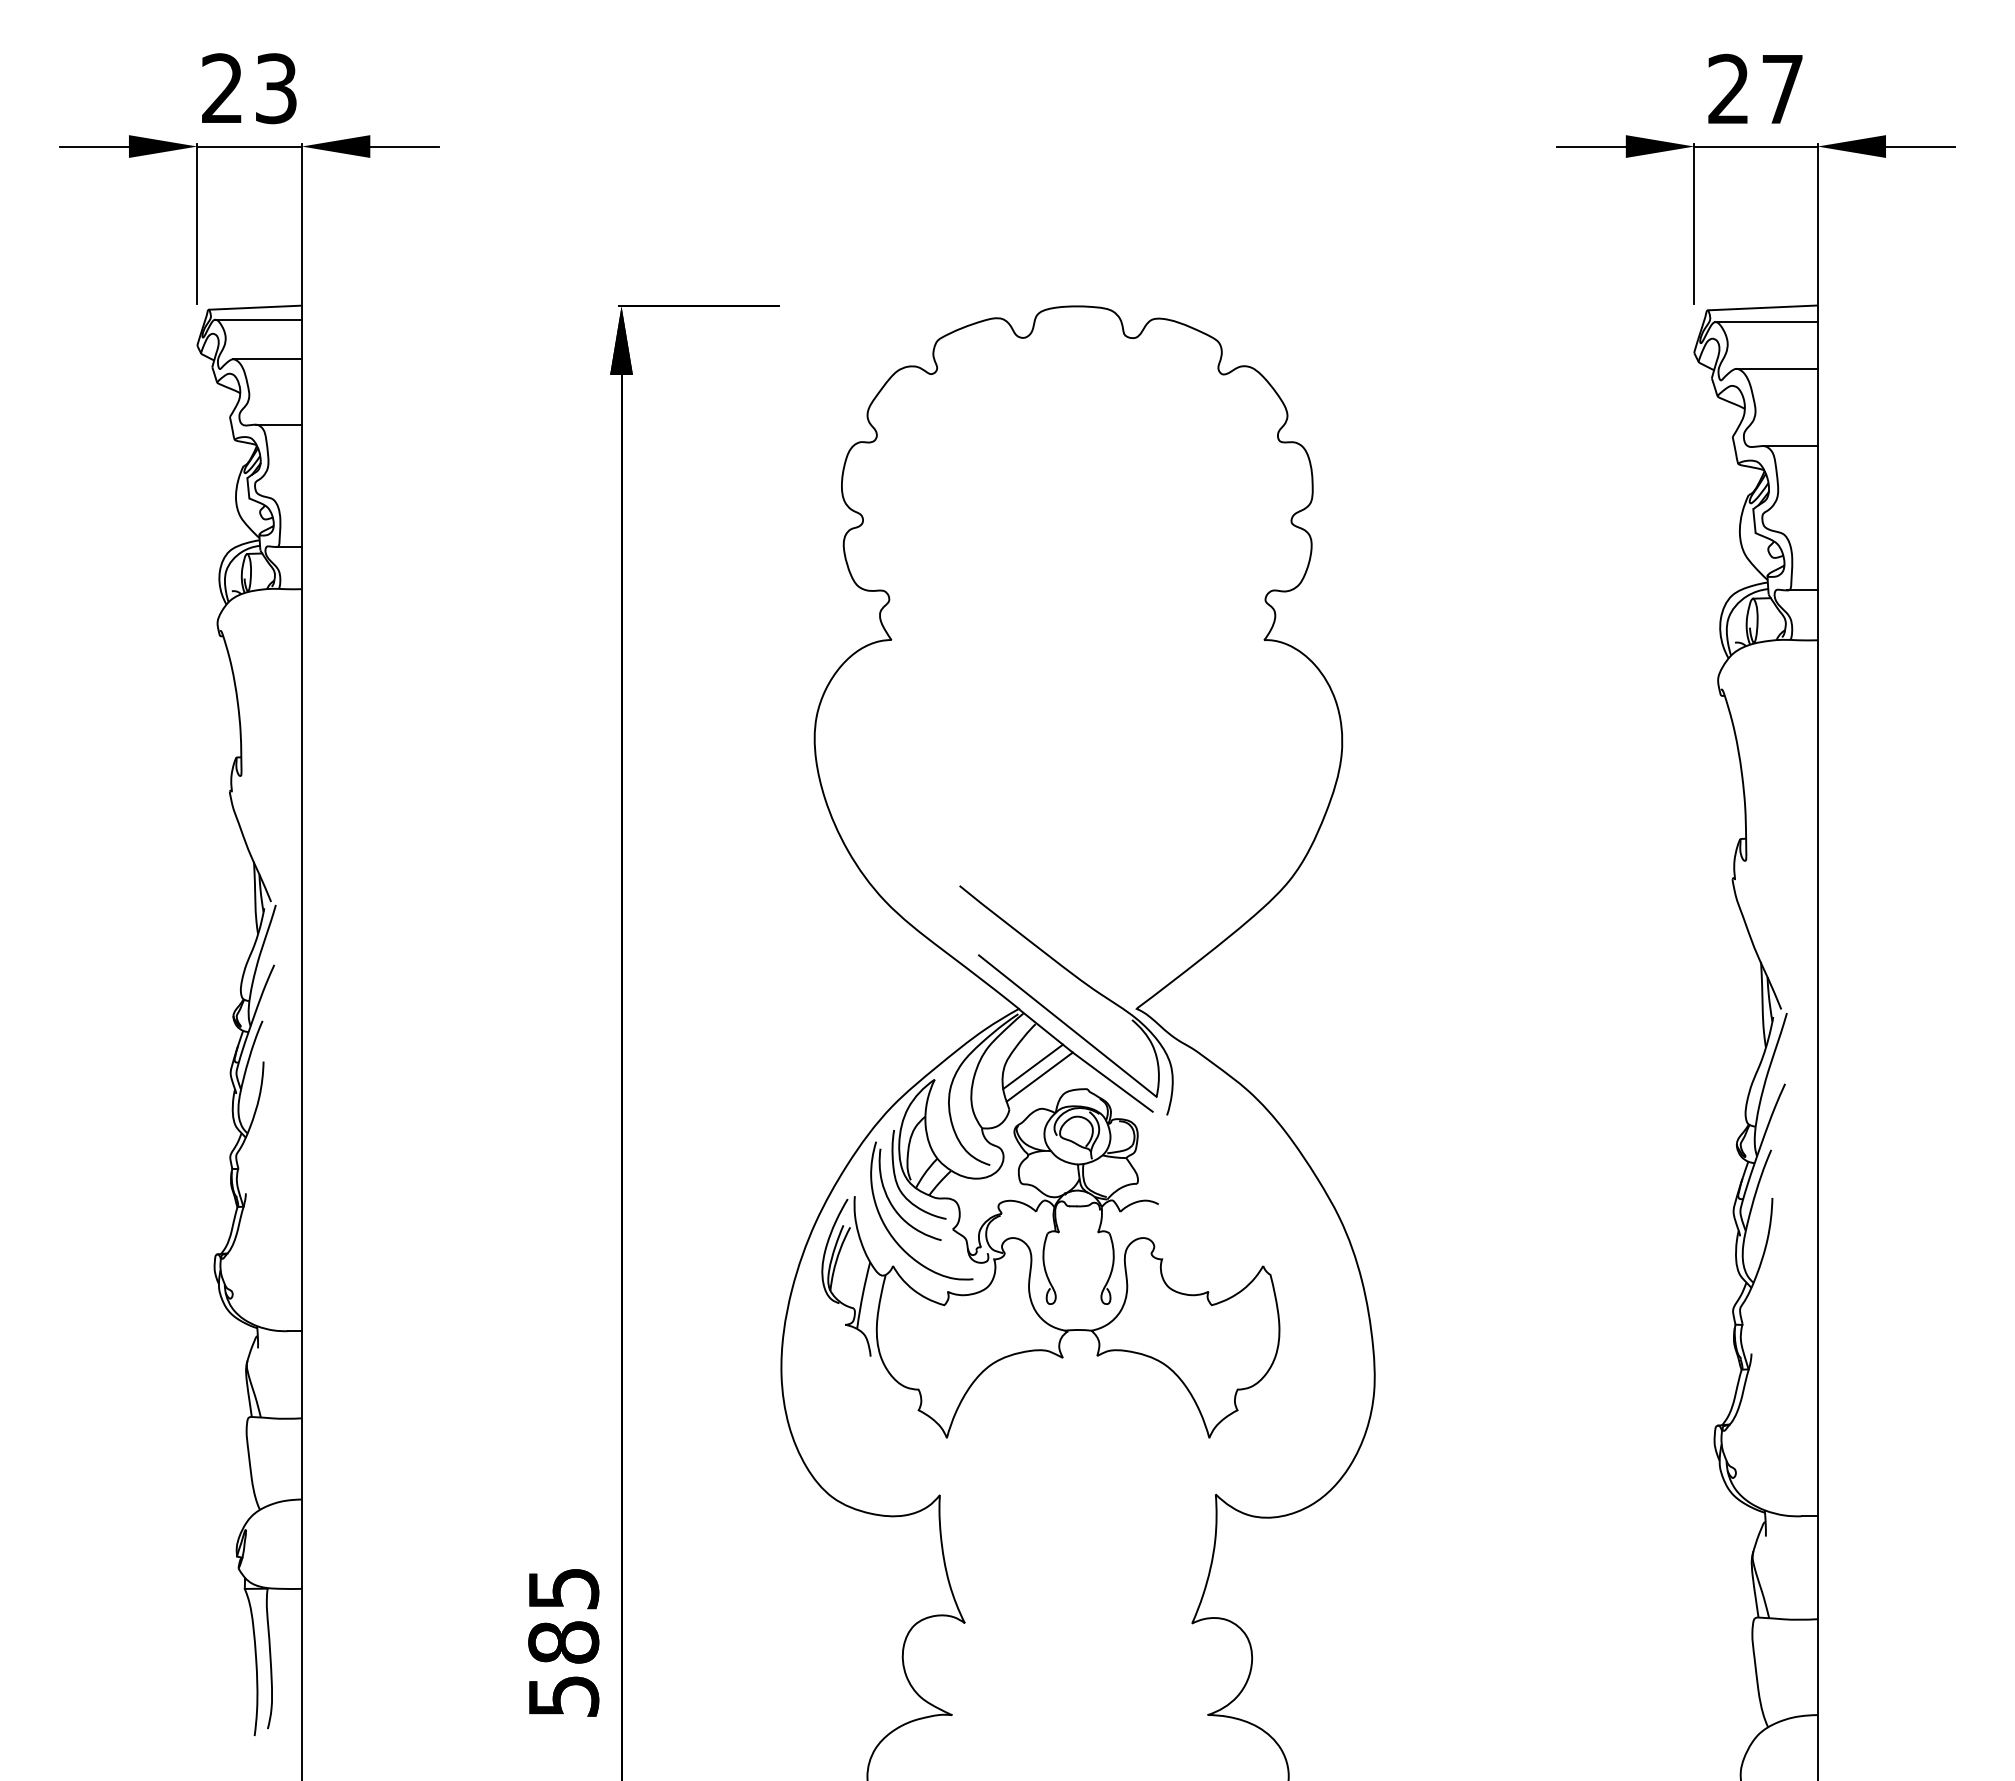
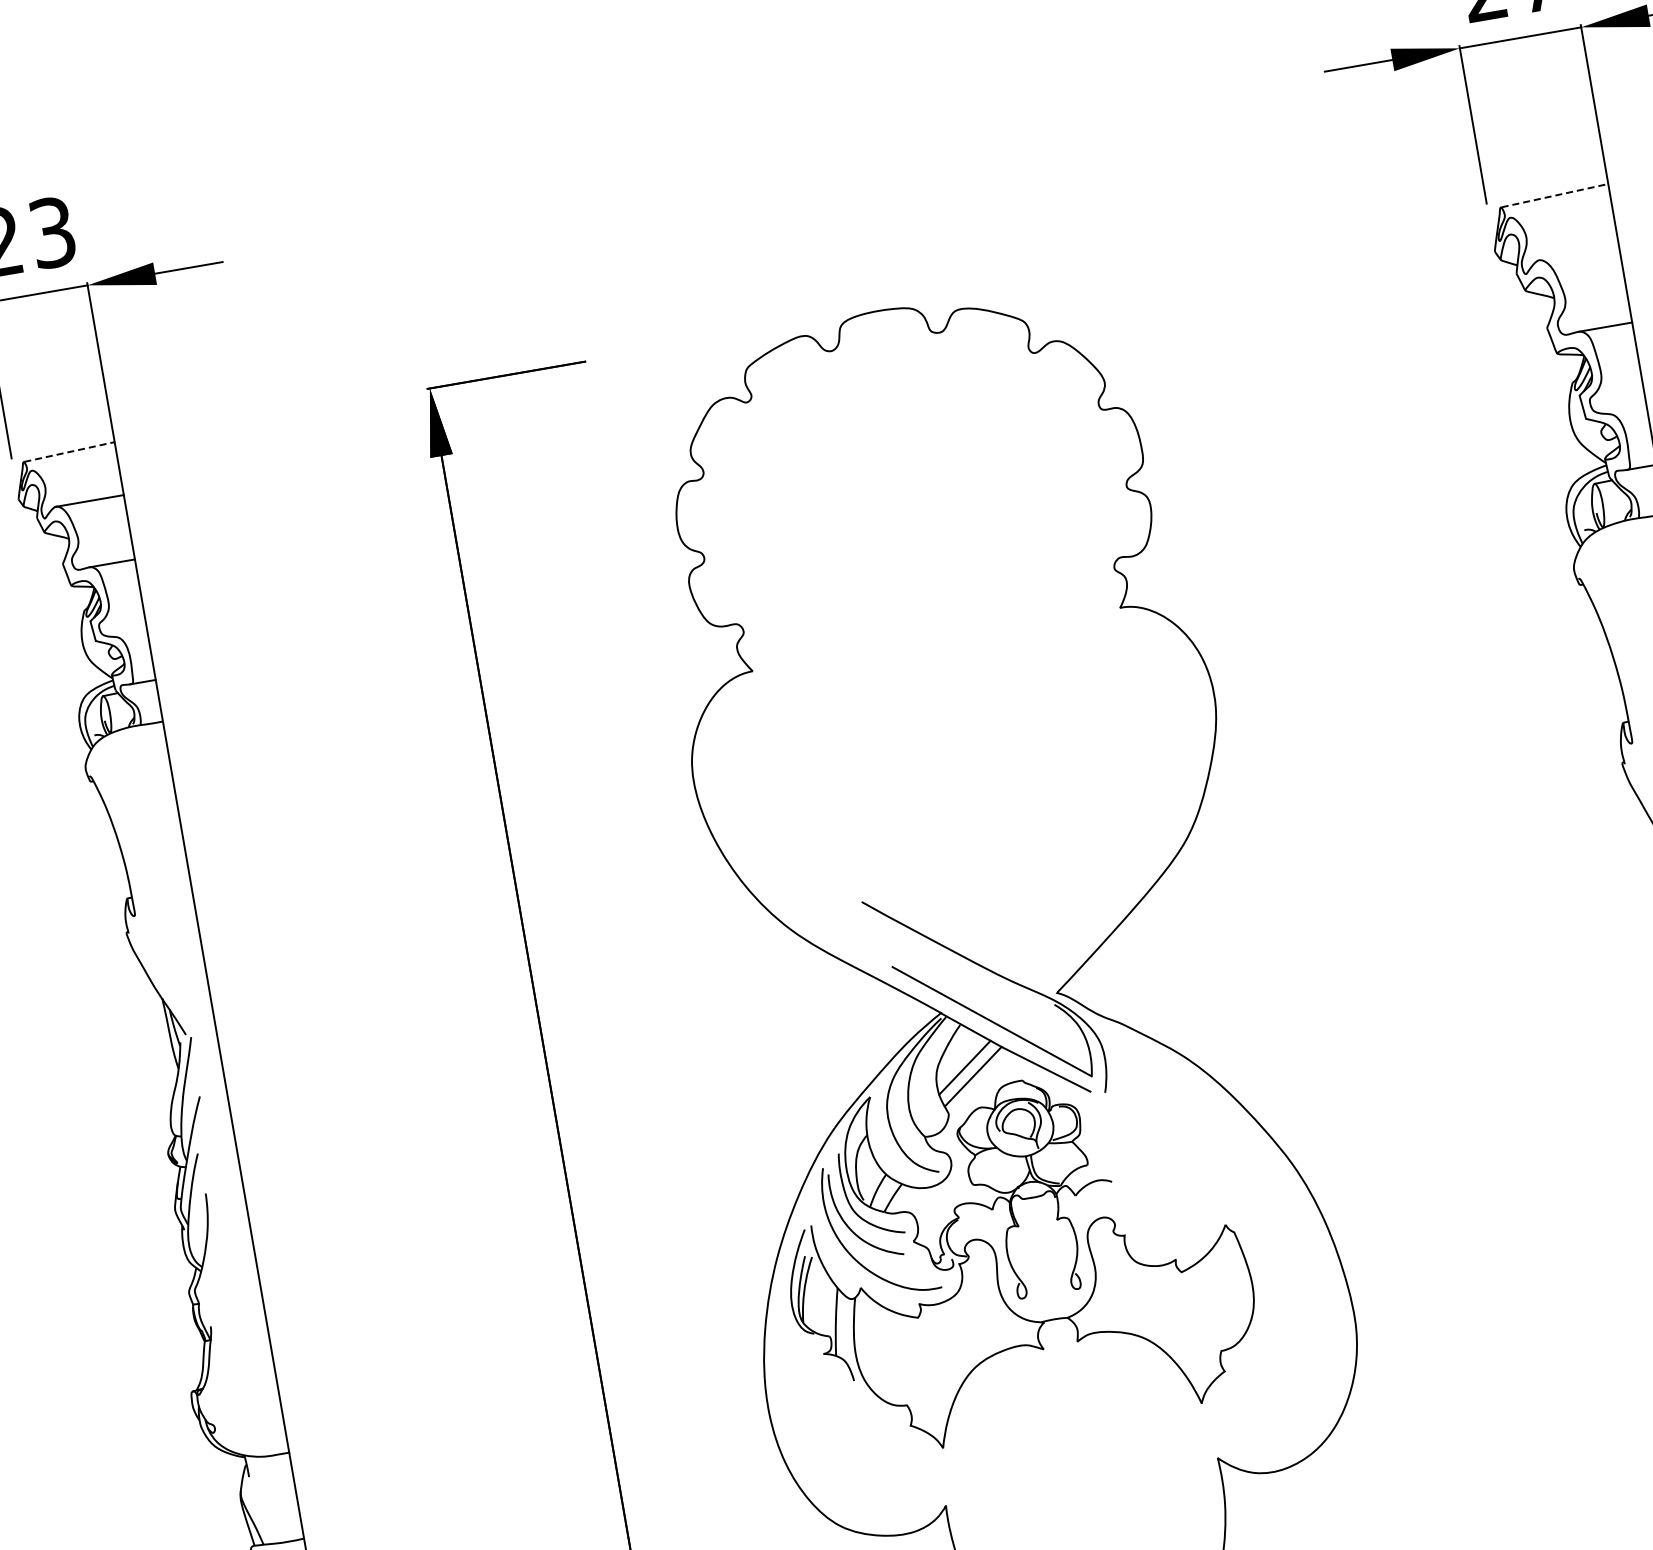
line: (256, 307) -> (70, 451), solid -> dashed
line: (1763, 307) -> (1555, 195), solid -> dashed
line: (257, 319) -> (73, 463), removed
line: (1765, 322) -> (1559, 209), removed
line: (1776, 368) -> (1578, 253), removed

